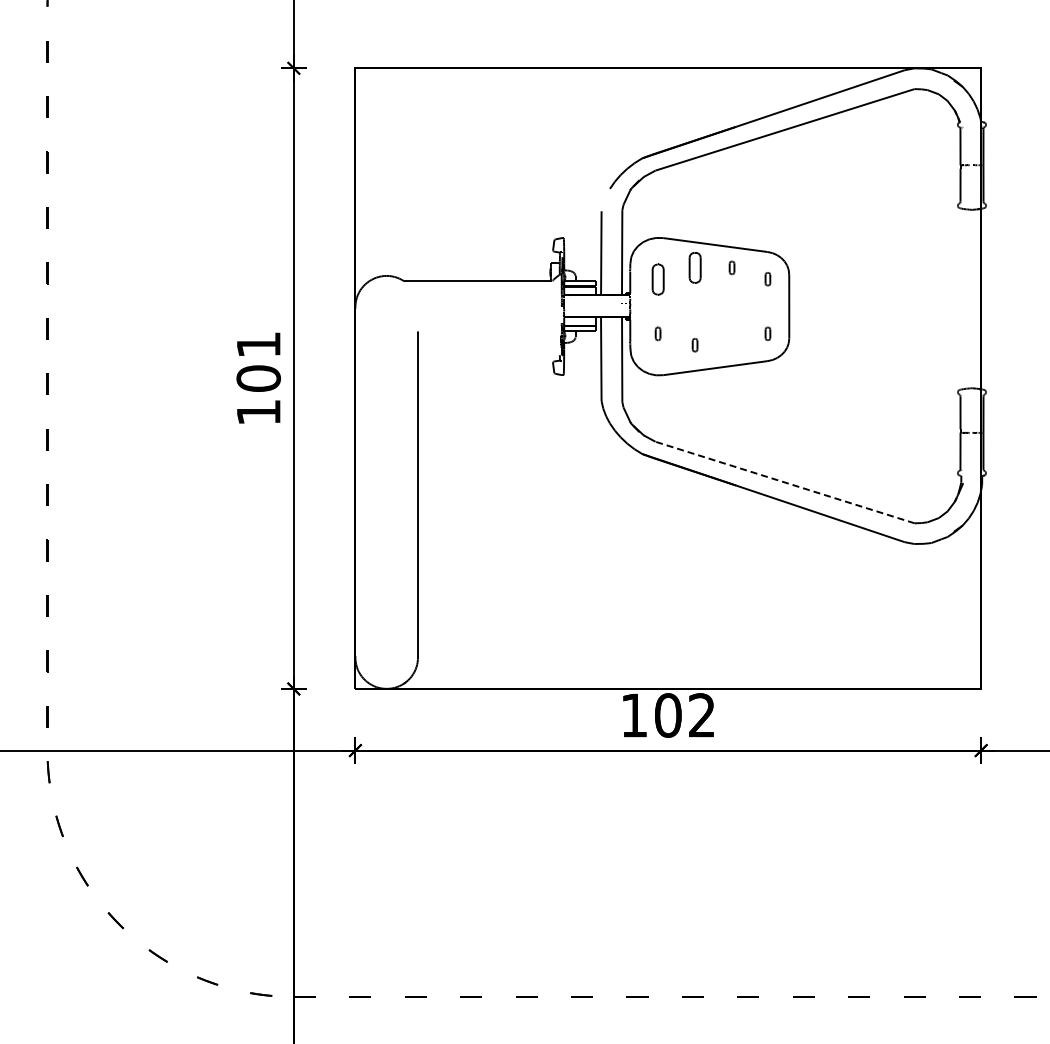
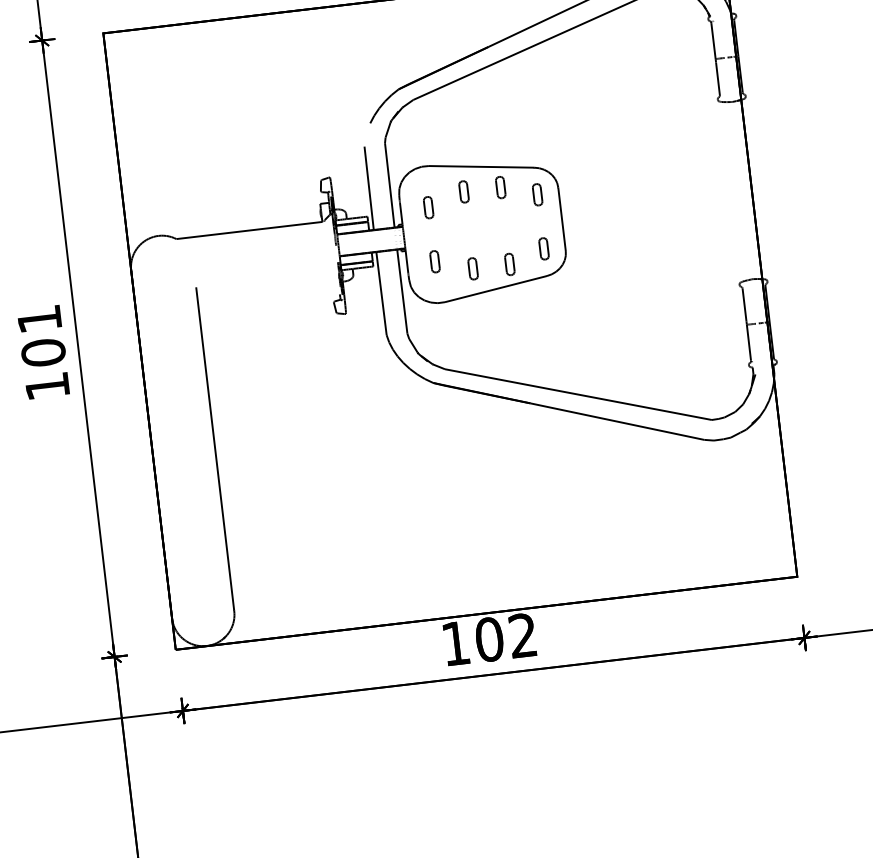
part: (694, 267) -> (463, 191), size x0.71
part: (731, 267) -> (500, 187), size x1.67
part: (657, 278) -> (427, 206), size x0.71
part: (767, 278) -> (537, 194), size x1.67
part: (657, 333) -> (434, 261), size x1.67
part: (767, 333) -> (543, 248), size x1.67
part: (694, 344) -> (472, 268), size x1.67
part: (731, 344) -> (509, 263), added
line: (785, 482) -> (578, 394), dashed -> solid

